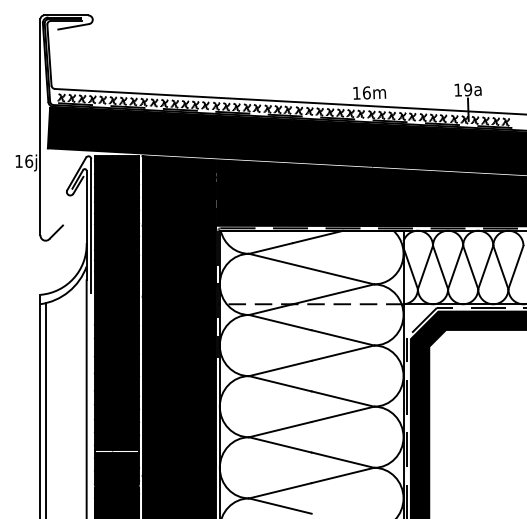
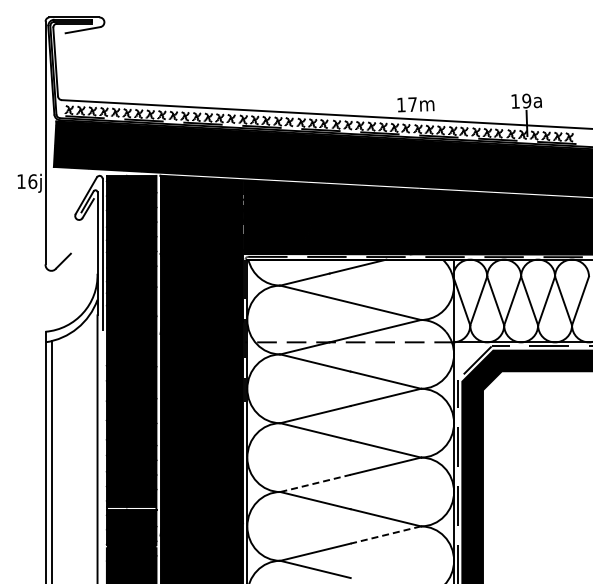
text: (366, 92) -> (412, 104), 16m -> 17m
line: (281, 429) -> (316, 483), solid -> dashed
line: (342, 475) -> (385, 535), solid -> dashed

